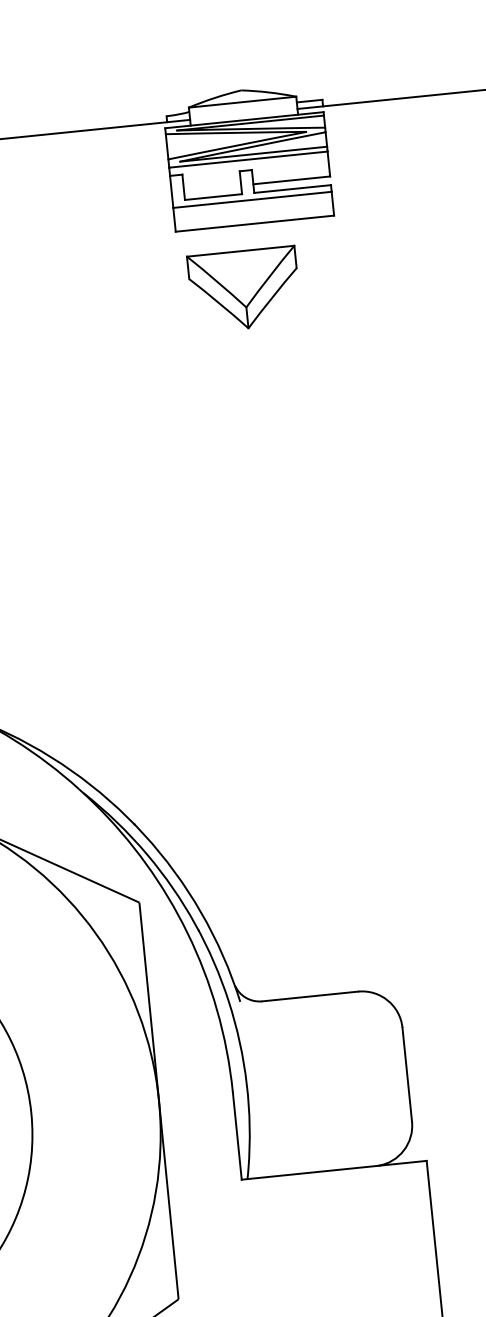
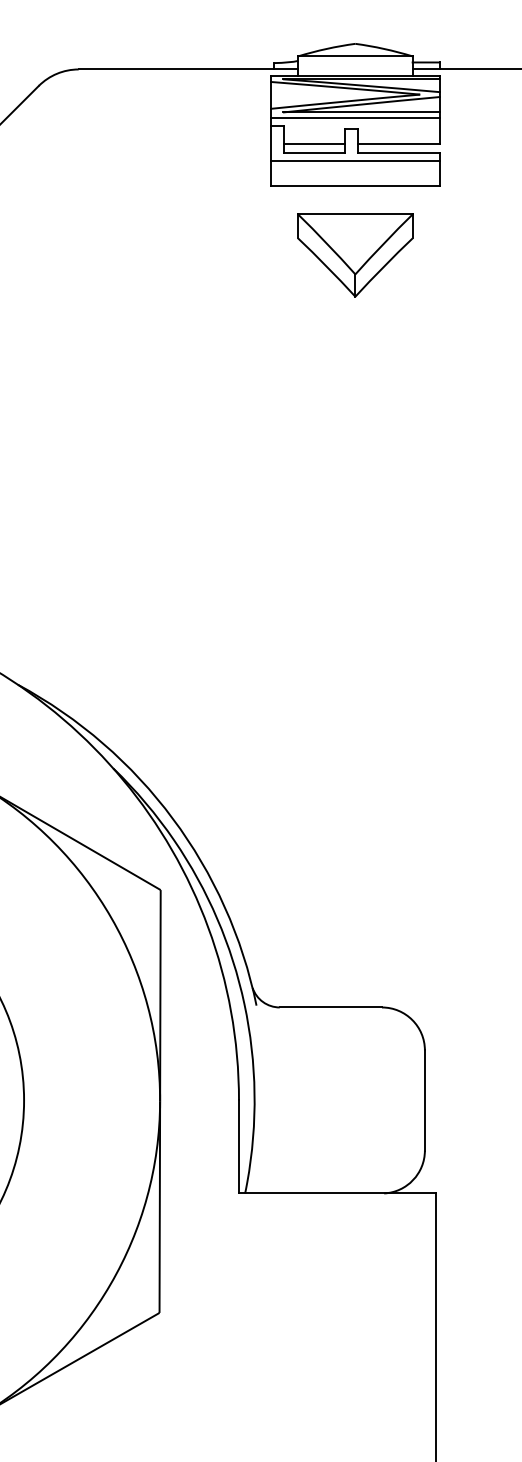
line: (212, 188) -> (314, 144), added
part: (244, 289) -> (355, 255), moved

